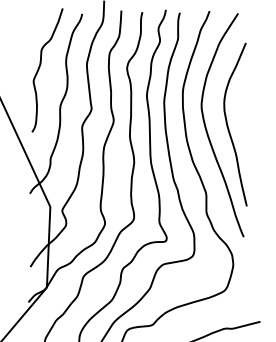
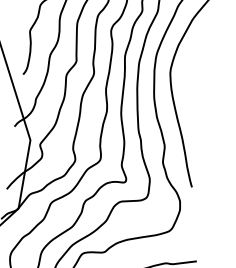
curve: (228, 125) -> (191, 90), removed

